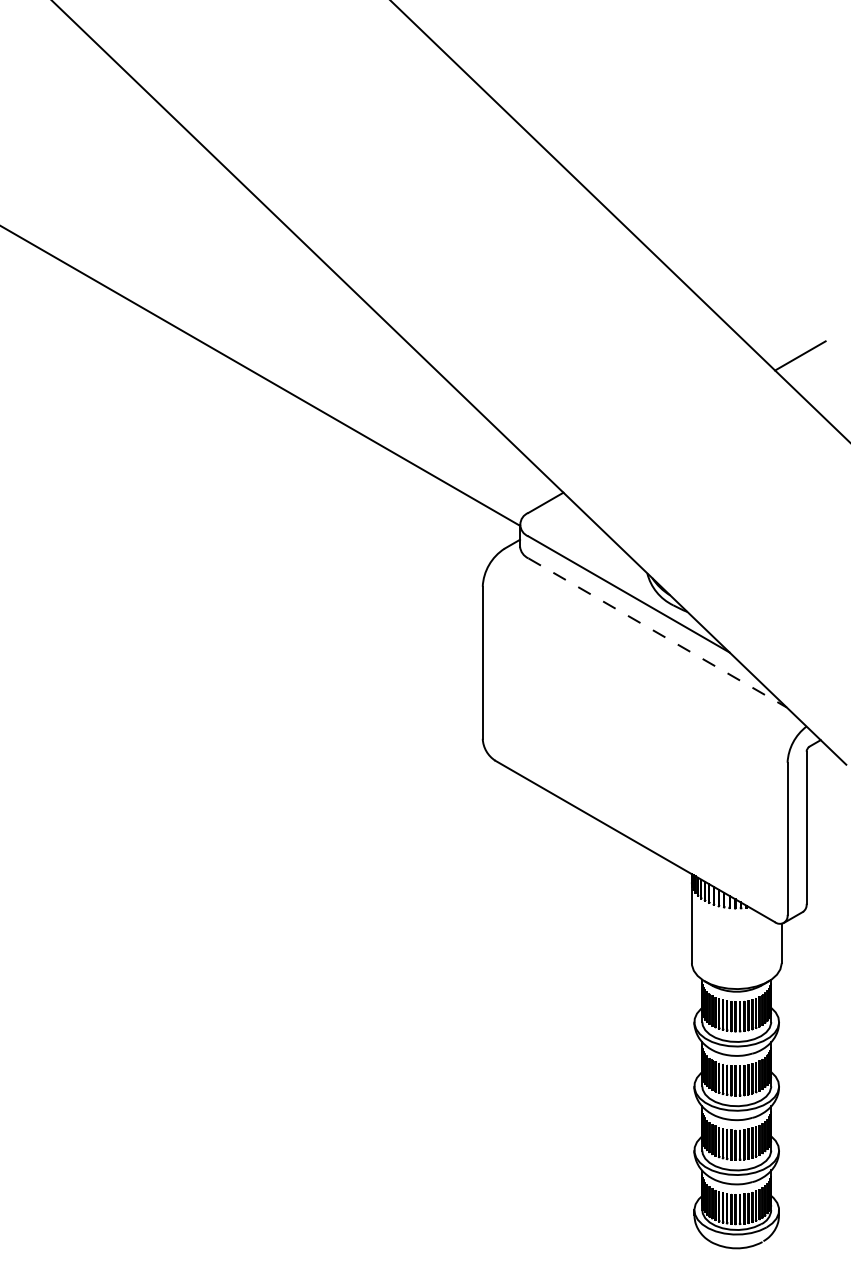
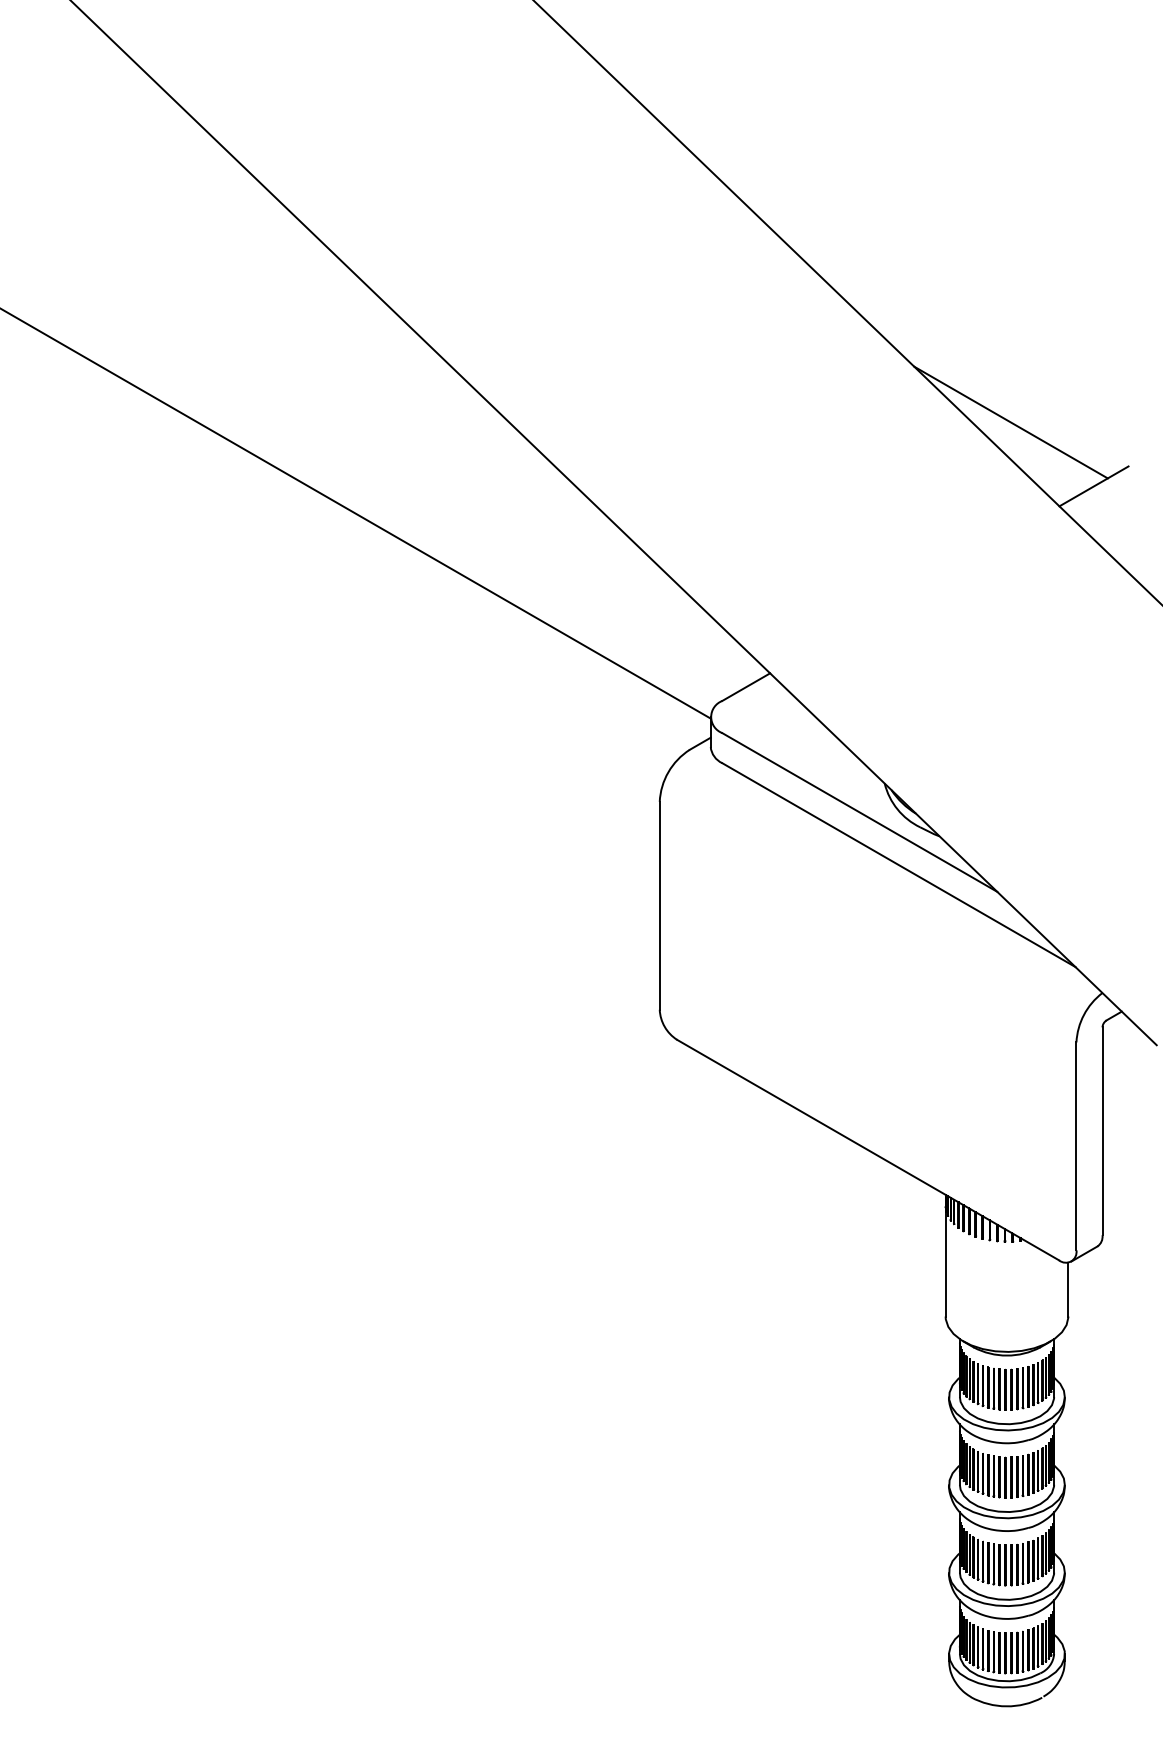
line: (739, 309) -> (1010, 422), added
line: (658, 633) -> (900, 865), dashed -> solid

